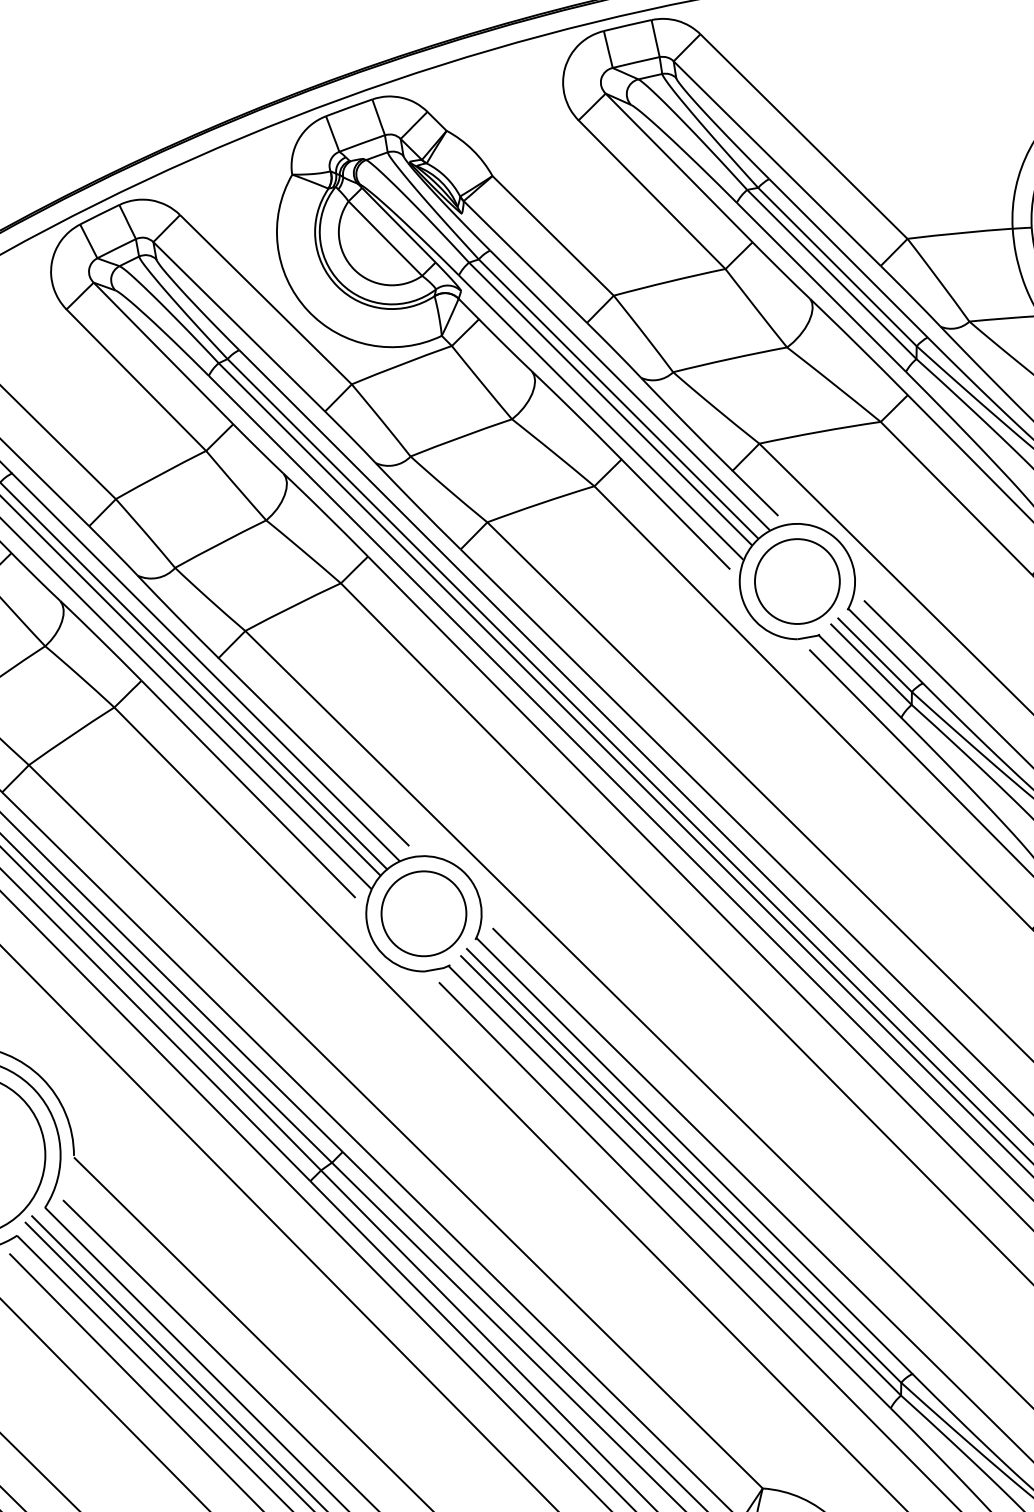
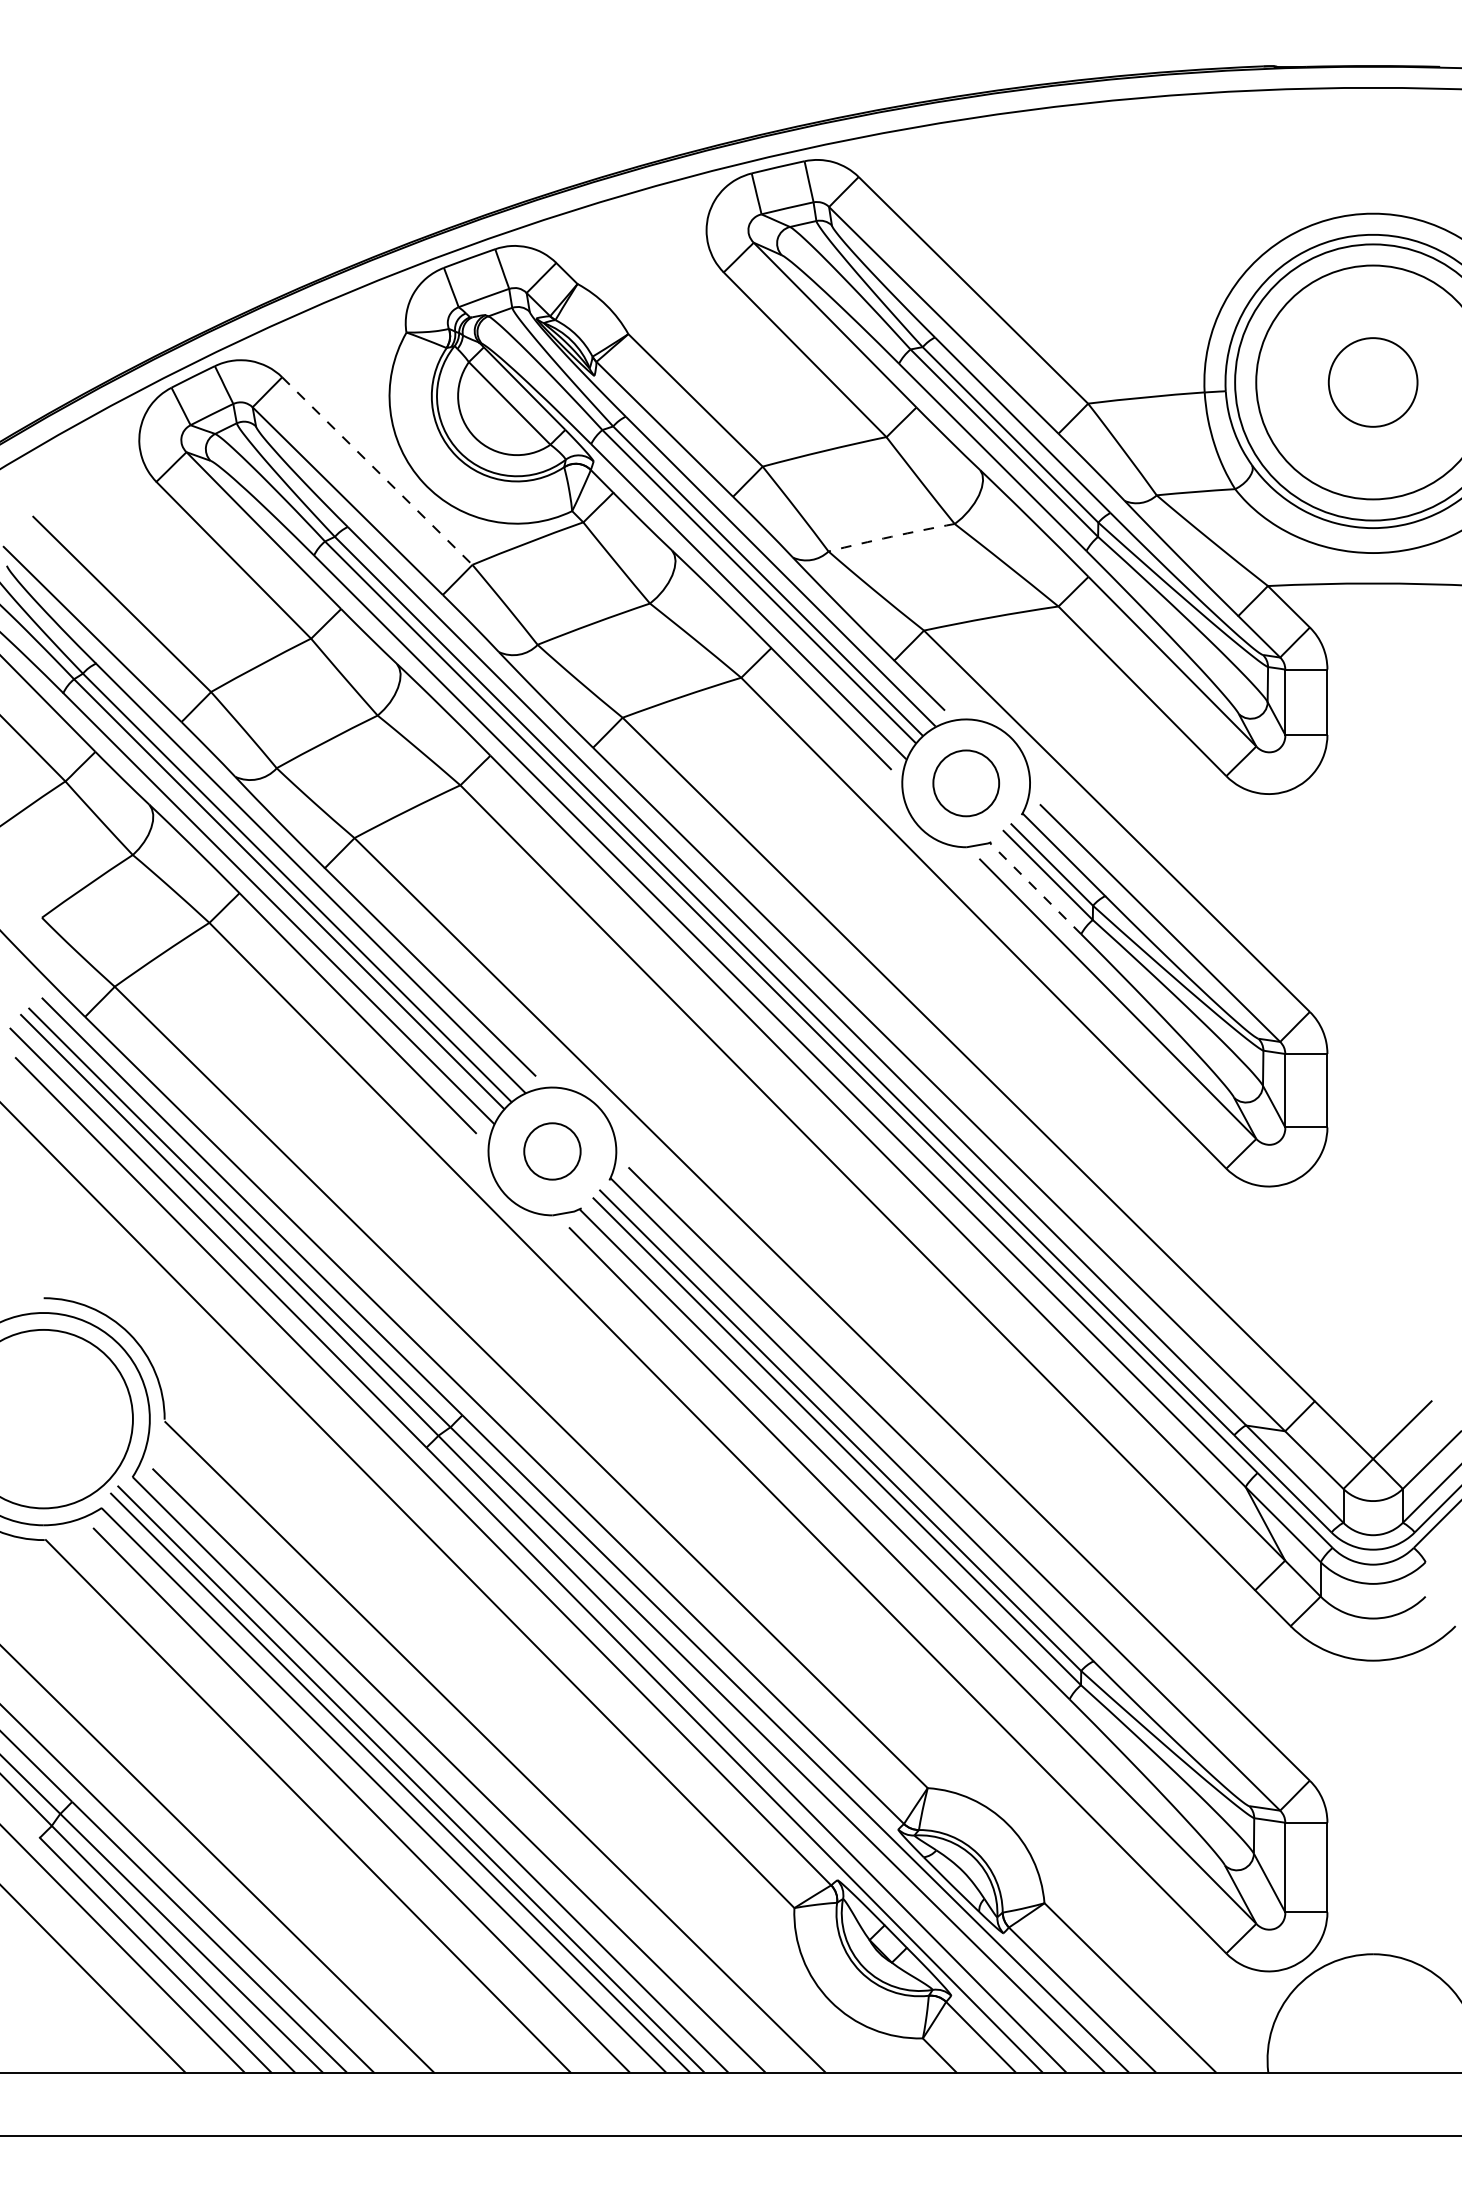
line: (266, 300) -> (377, 471), solid -> dashed
arc: (730, 358) -> (891, 536), solid -> dashed
circle: (797, 581) -> (966, 783), size x0.7
line: (859, 676) -> (1035, 888), solid -> dashed
circle: (424, 913) -> (552, 1151), size x0.6

